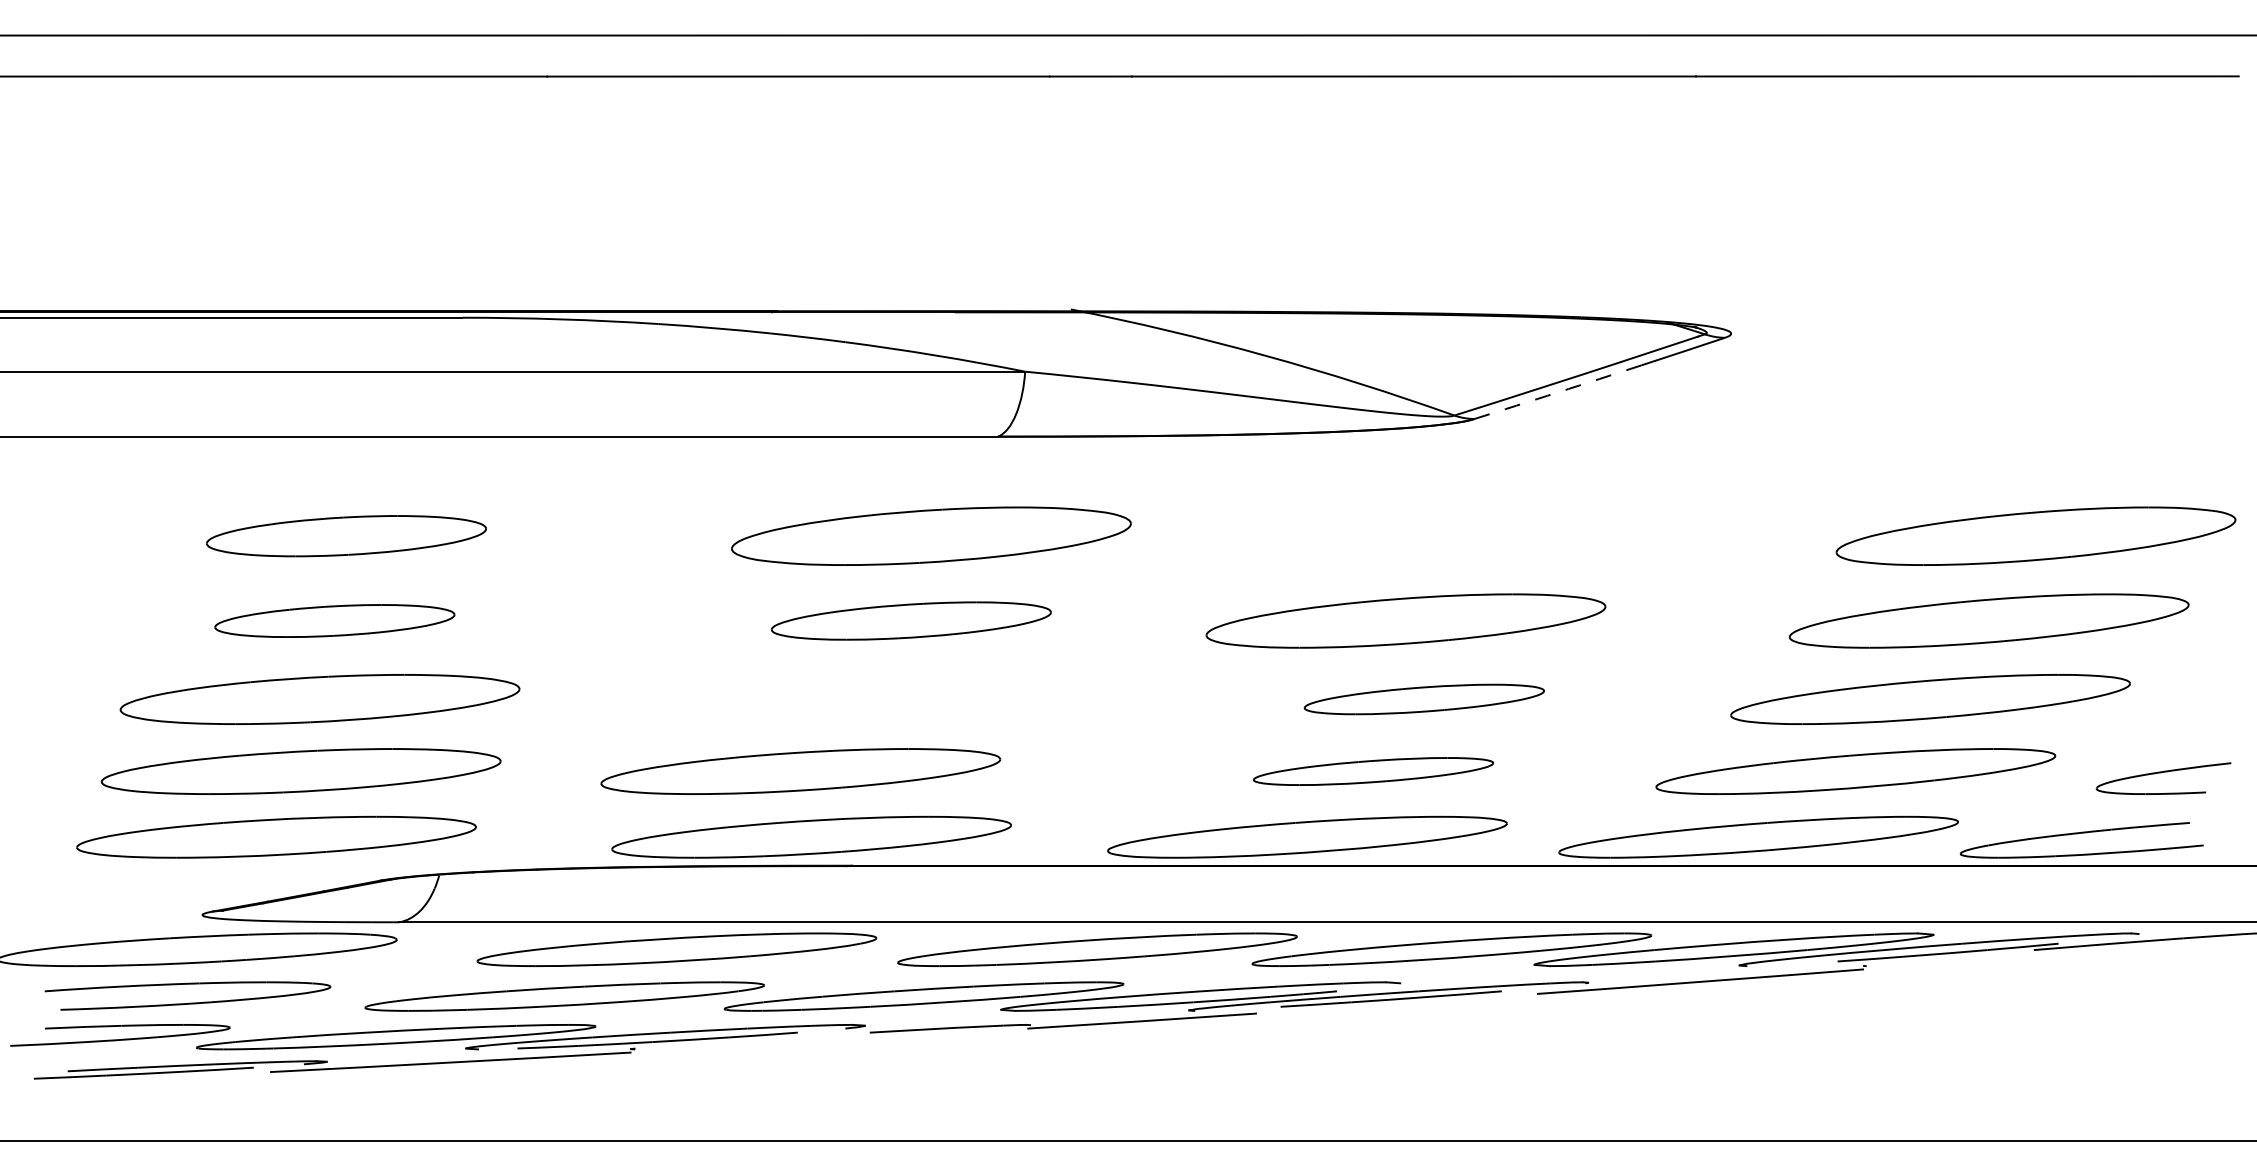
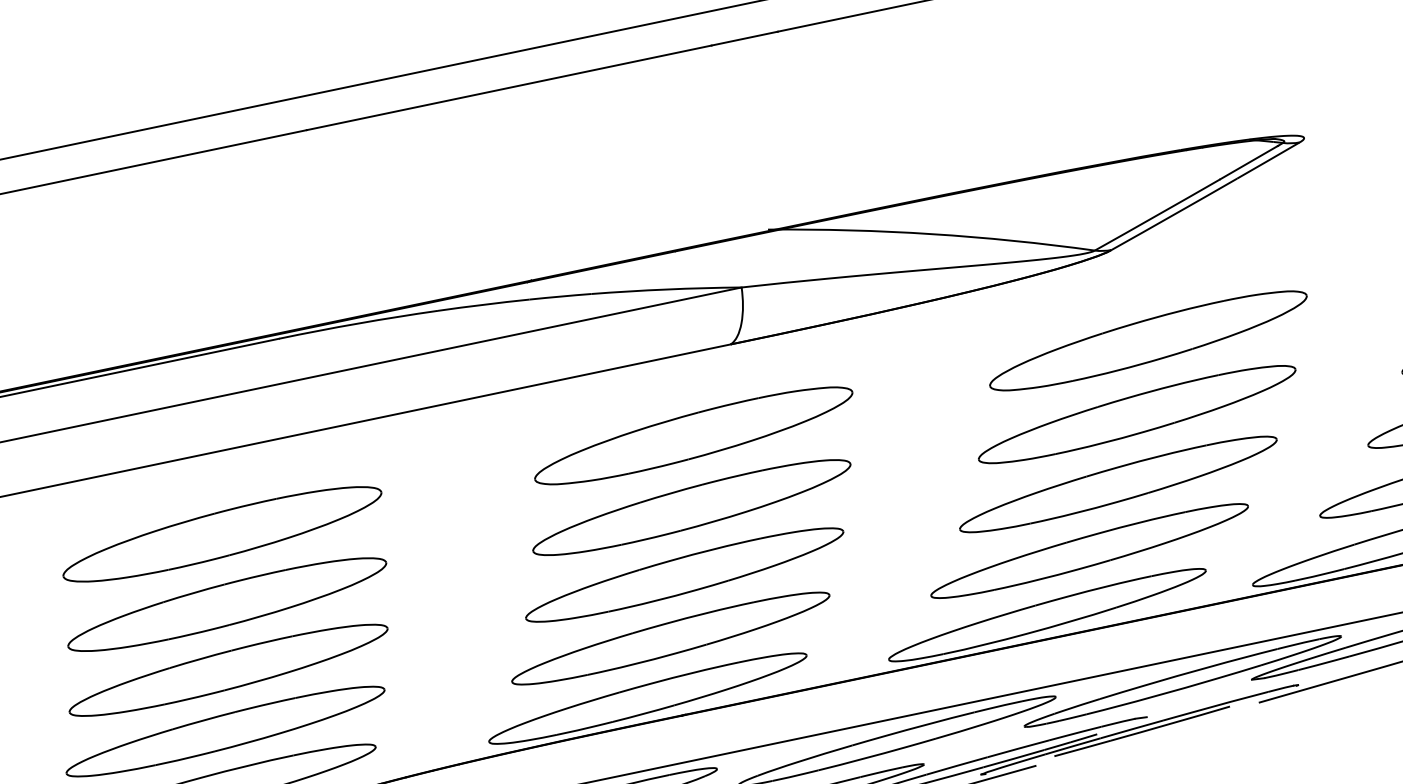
arc: (1558, 392) -> (1174, 214), dashed -> solid
part: (346, 535) -> (222, 533), size x1.43
part: (1495, 535) -> (1148, 340), added
part: (334, 620) -> (226, 604), size x1.67
part: (911, 620) -> (691, 507), size x1.43
part: (1405, 620) -> (1136, 414), moved
part: (885, 699) -> (684, 575), added
part: (1424, 699) -> (1118, 484), size x1.67
part: (800, 771) -> (670, 638), moved
part: (1373, 771) -> (1089, 551), size x1.67

